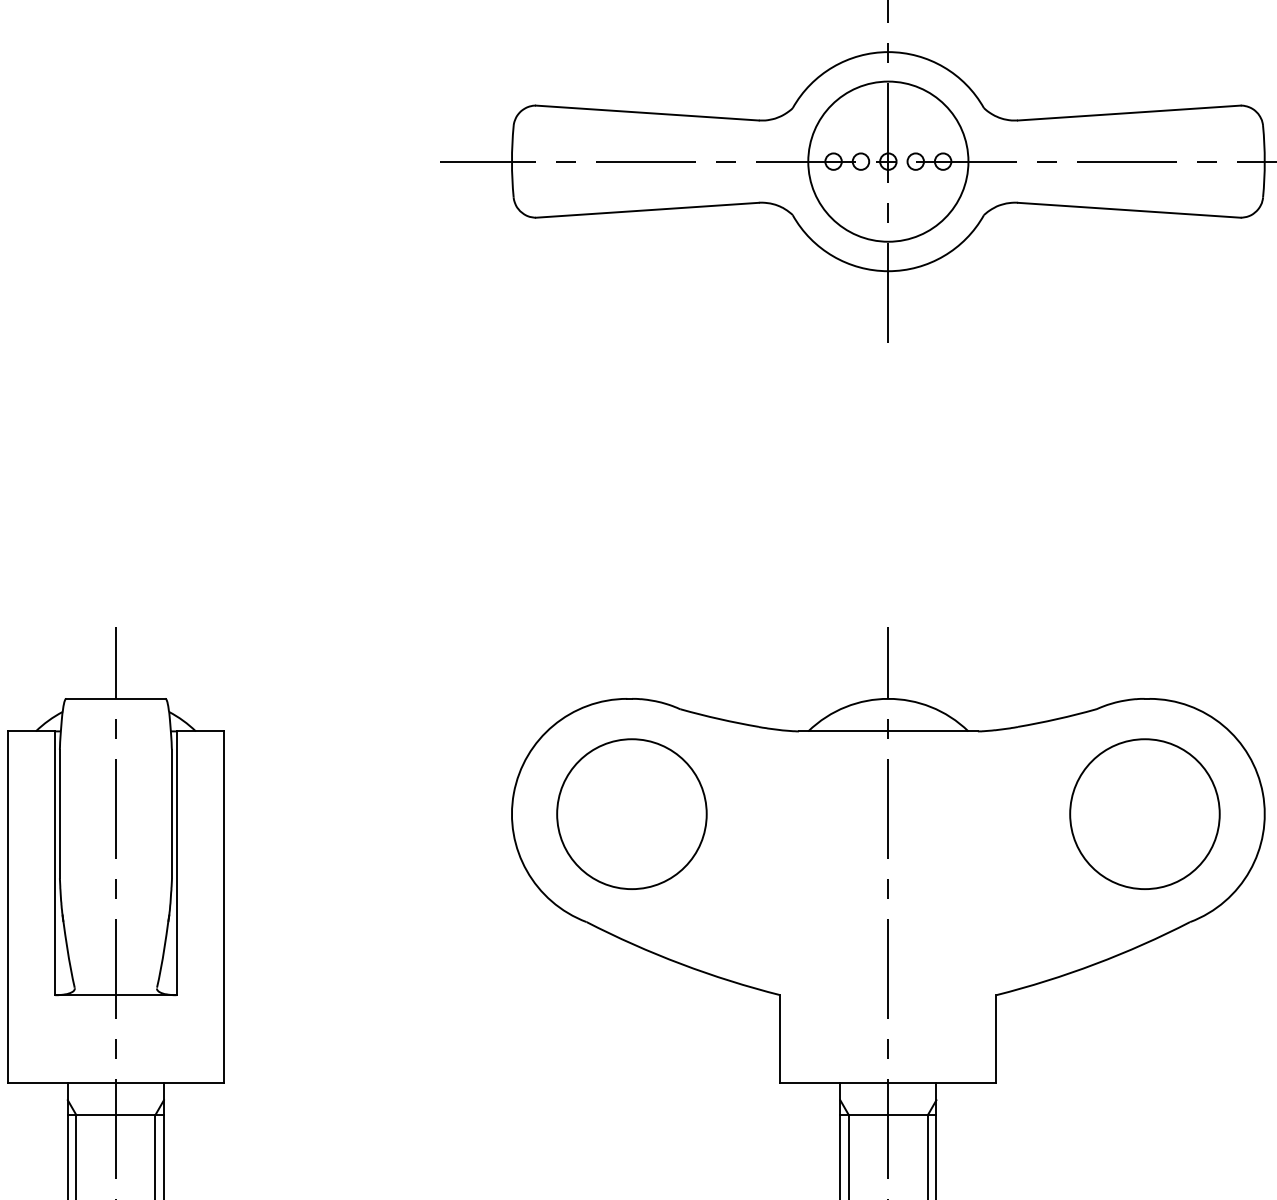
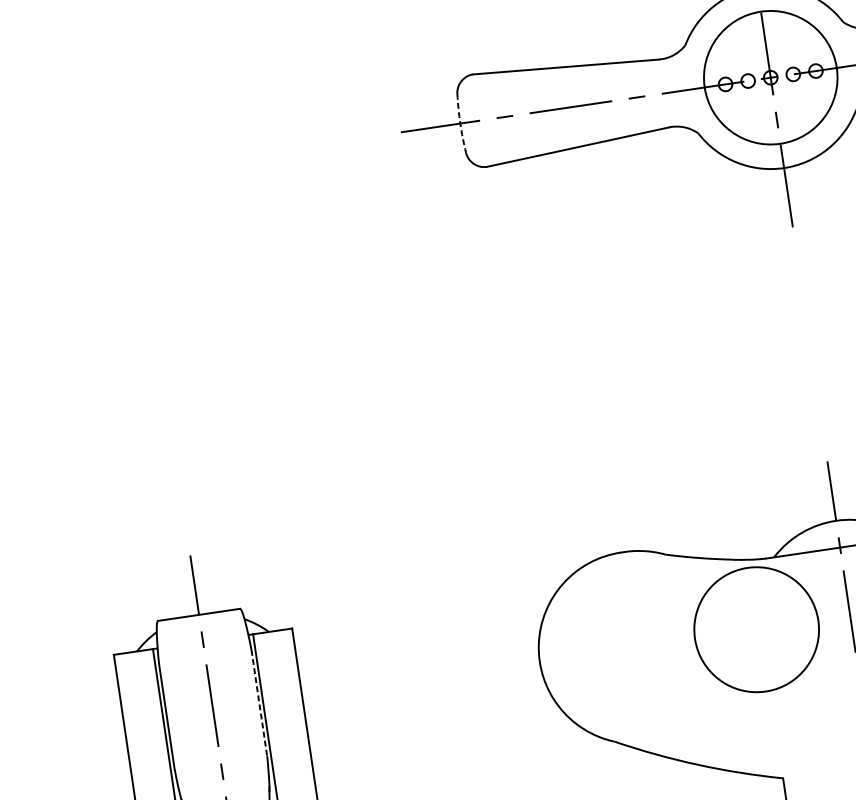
arc: (511, 161) -> (459, 123), solid -> dashed
part: (631, 813) -> (756, 629), moved
line: (171, 814) -> (259, 703), solid -> dashed

